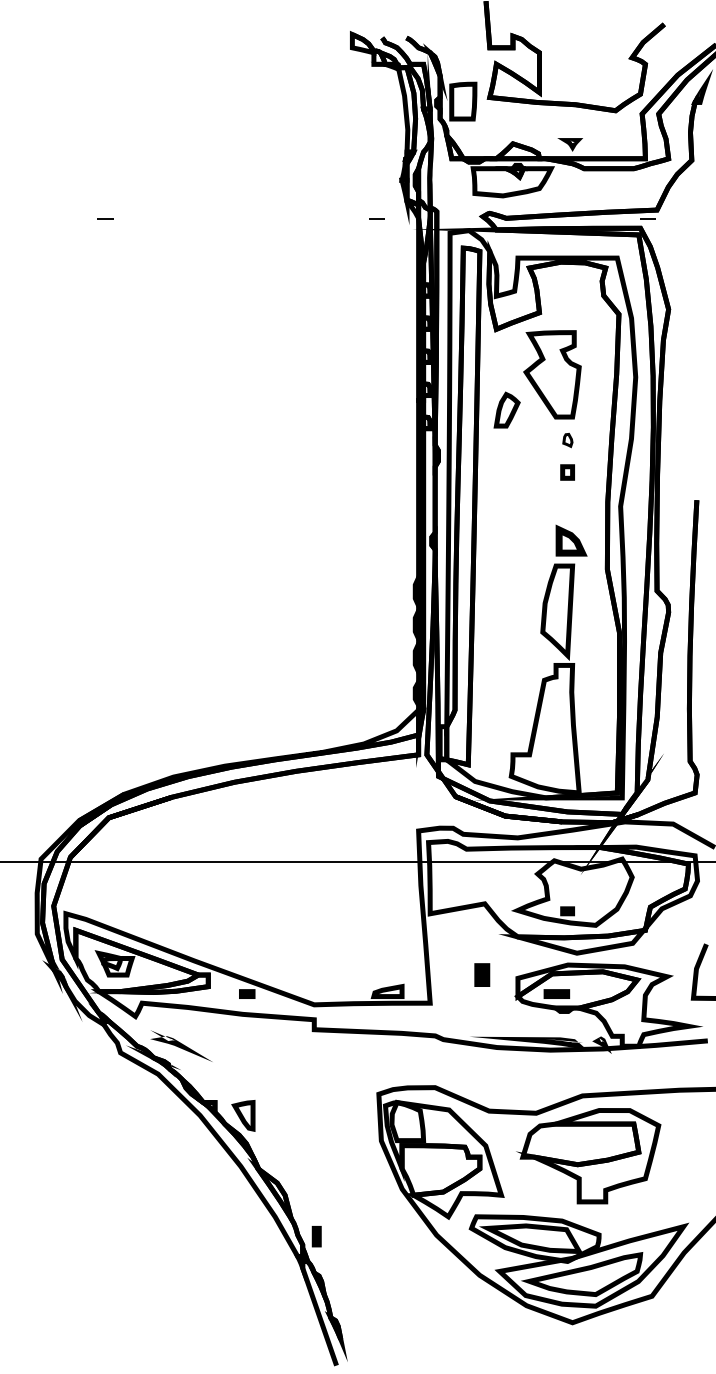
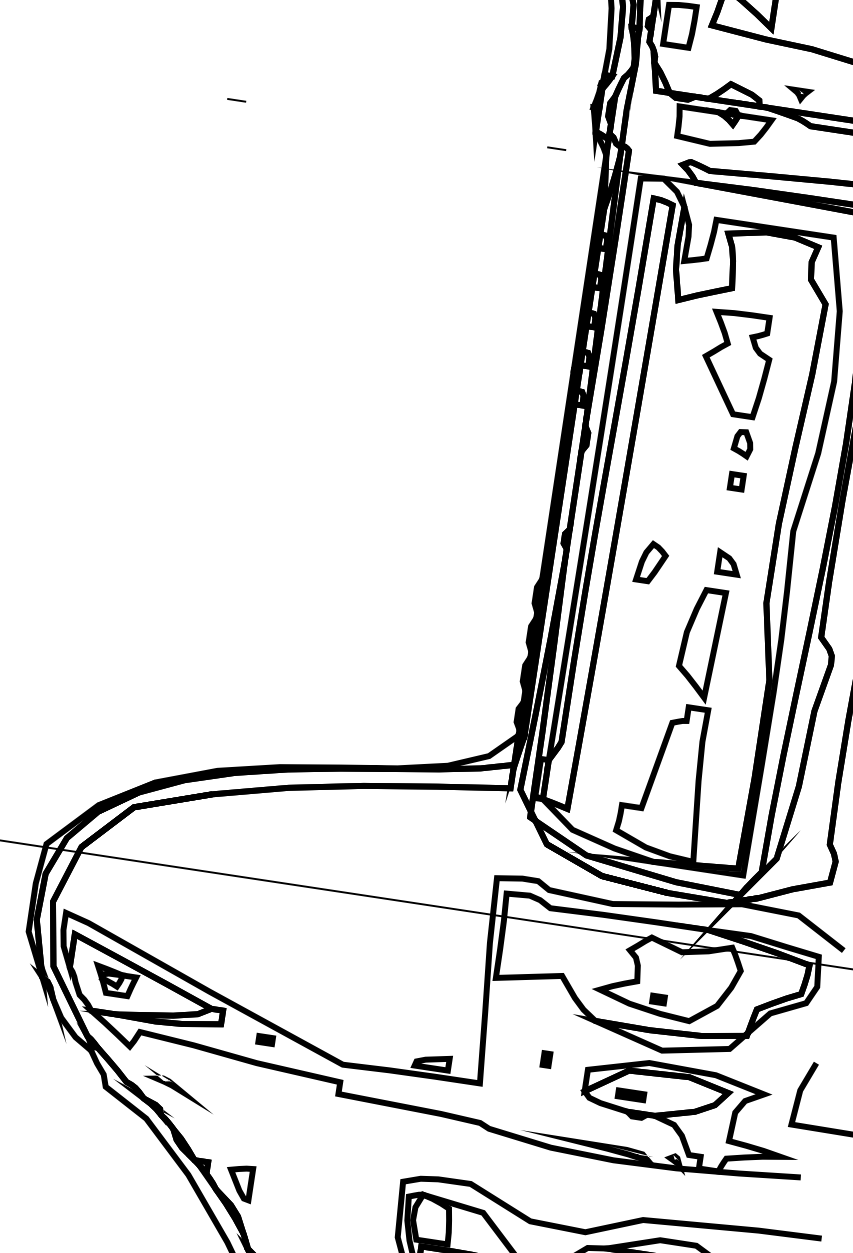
part: (506, 409) -> (650, 561), moved
part: (567, 440) -> (742, 443), size x1.67
part: (571, 540) -> (729, 562), size x0.71
part: (482, 974) -> (546, 1058), size x0.62

